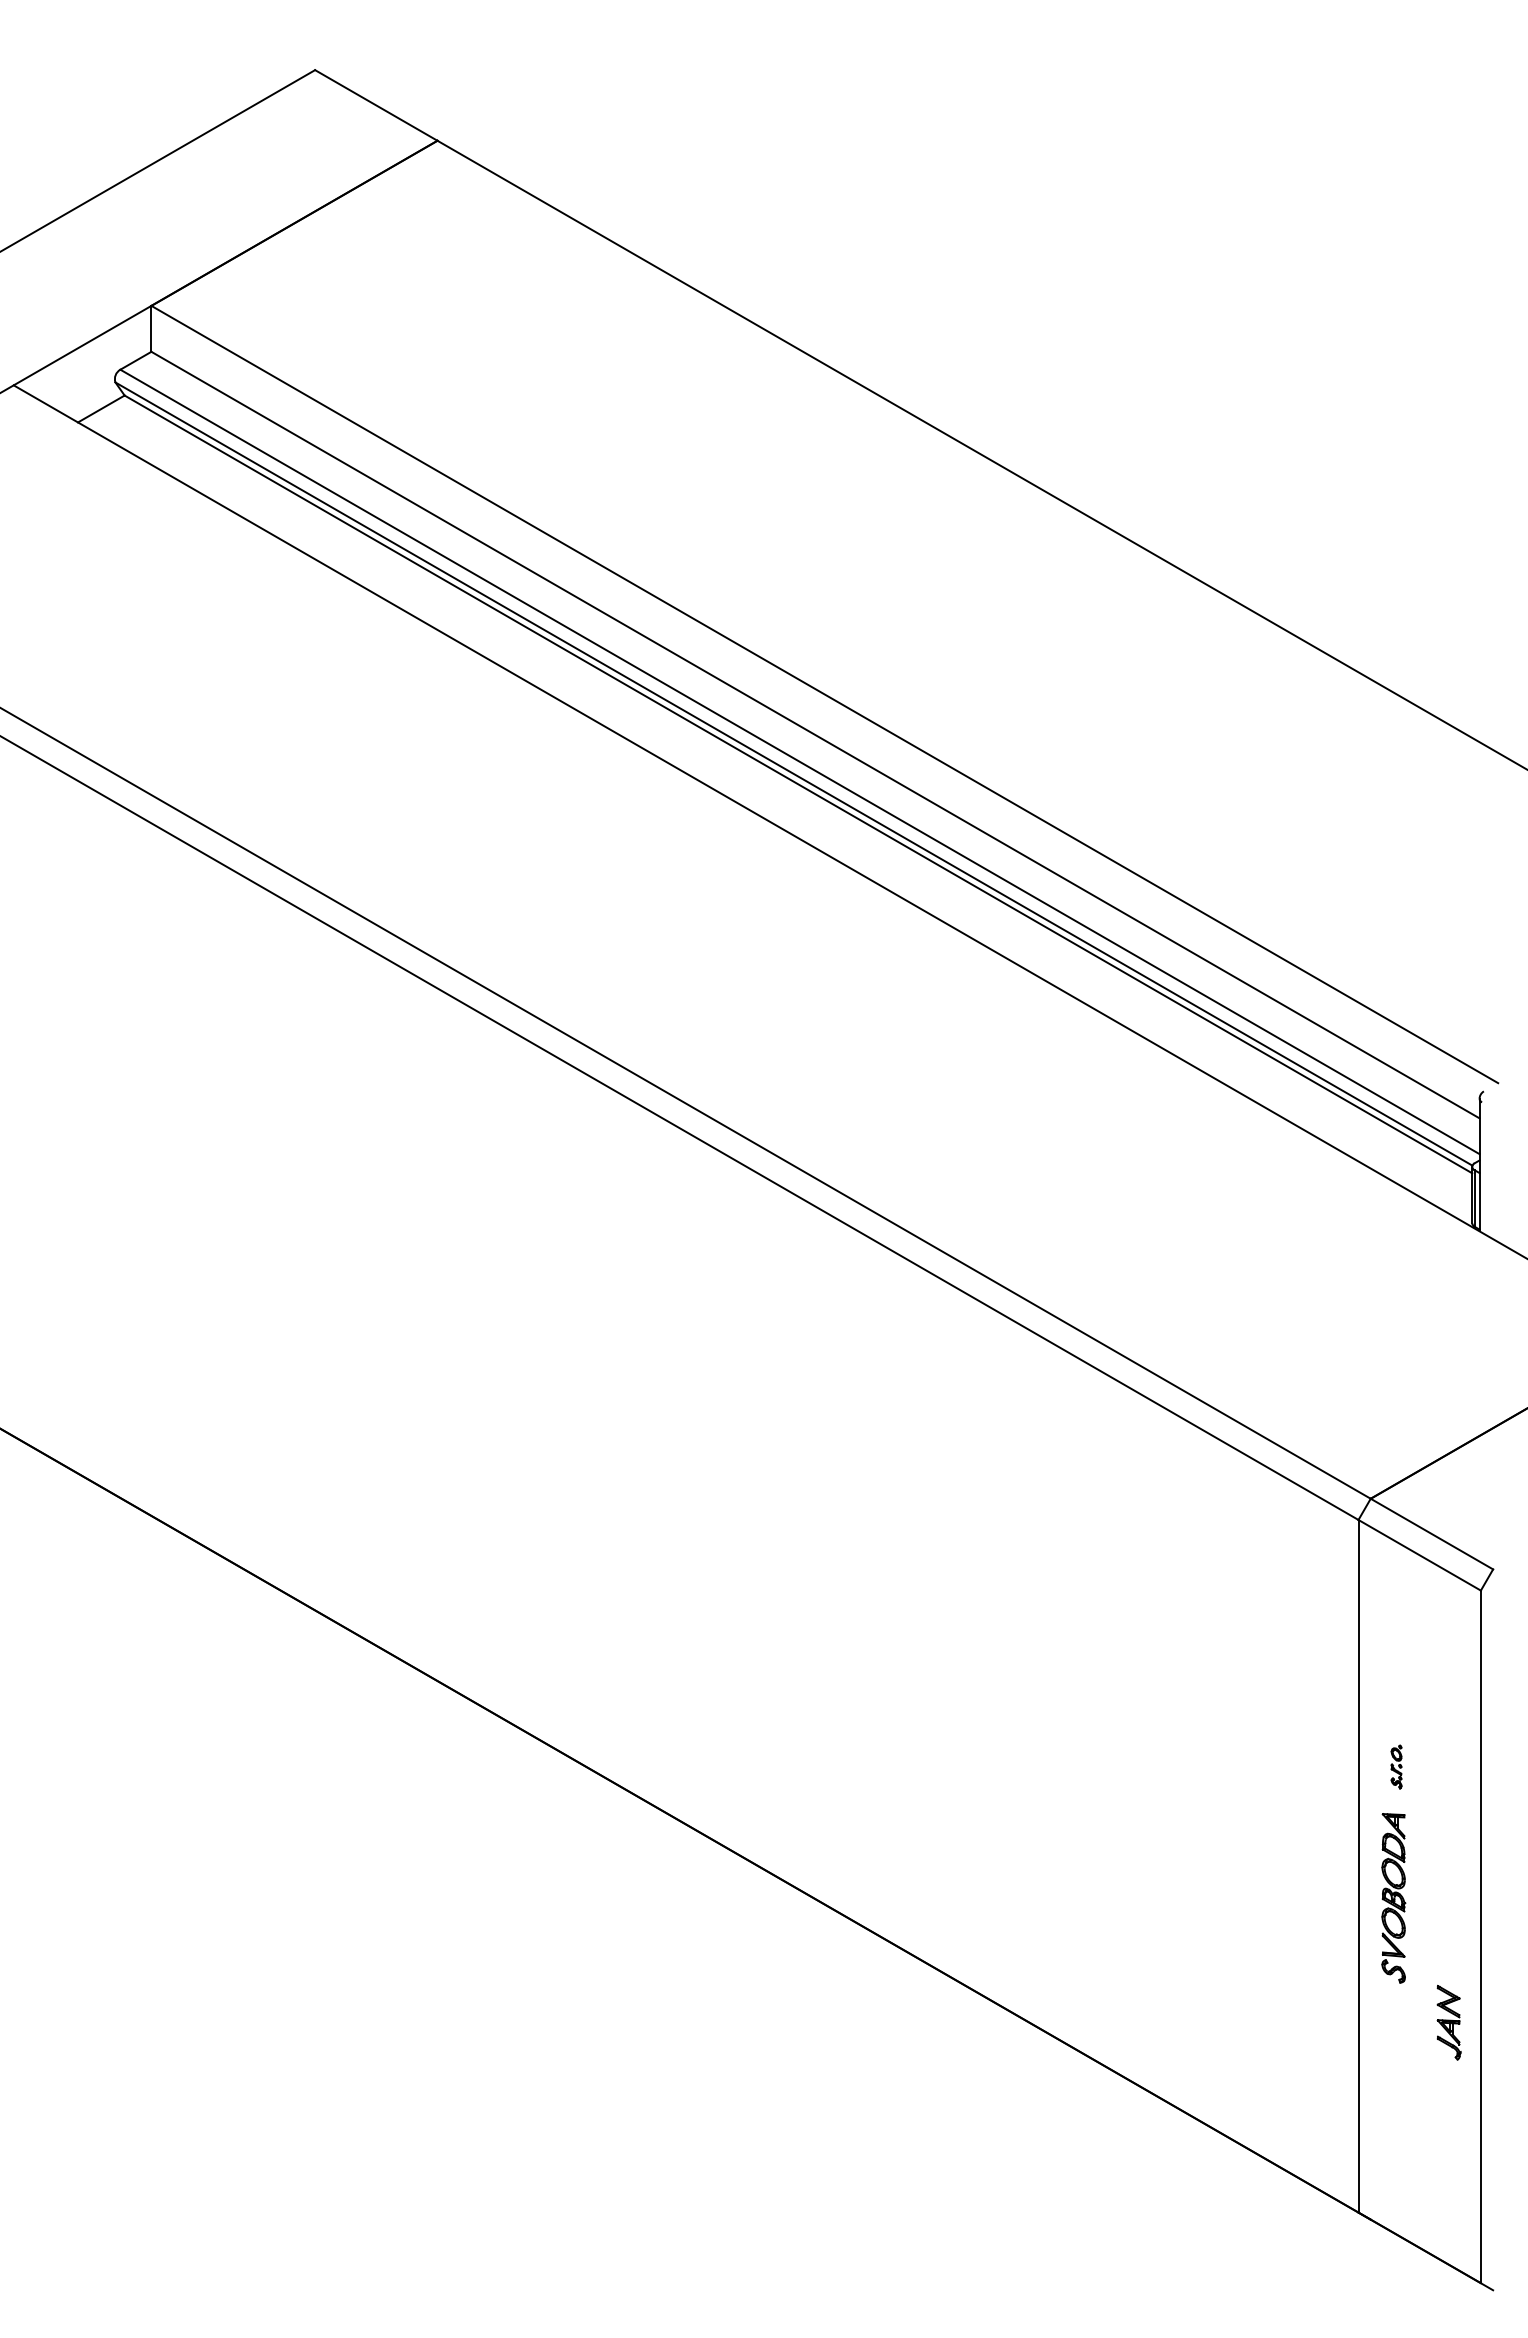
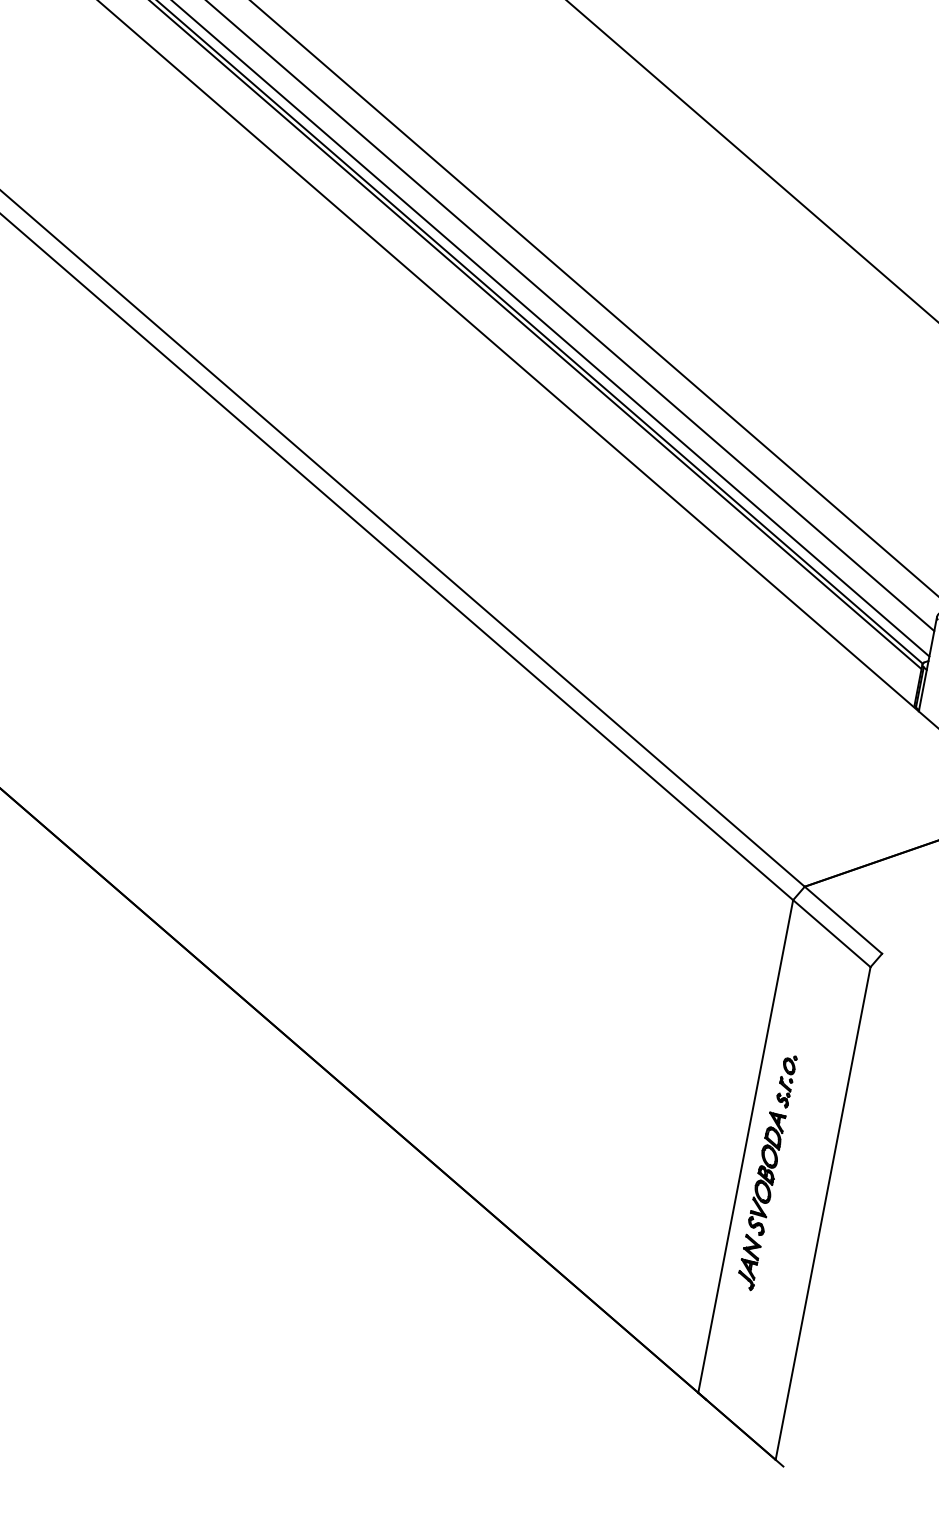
part: (1396, 1766) -> (786, 1080), size x1.67
part: (1448, 2022) -> (749, 1262), moved

